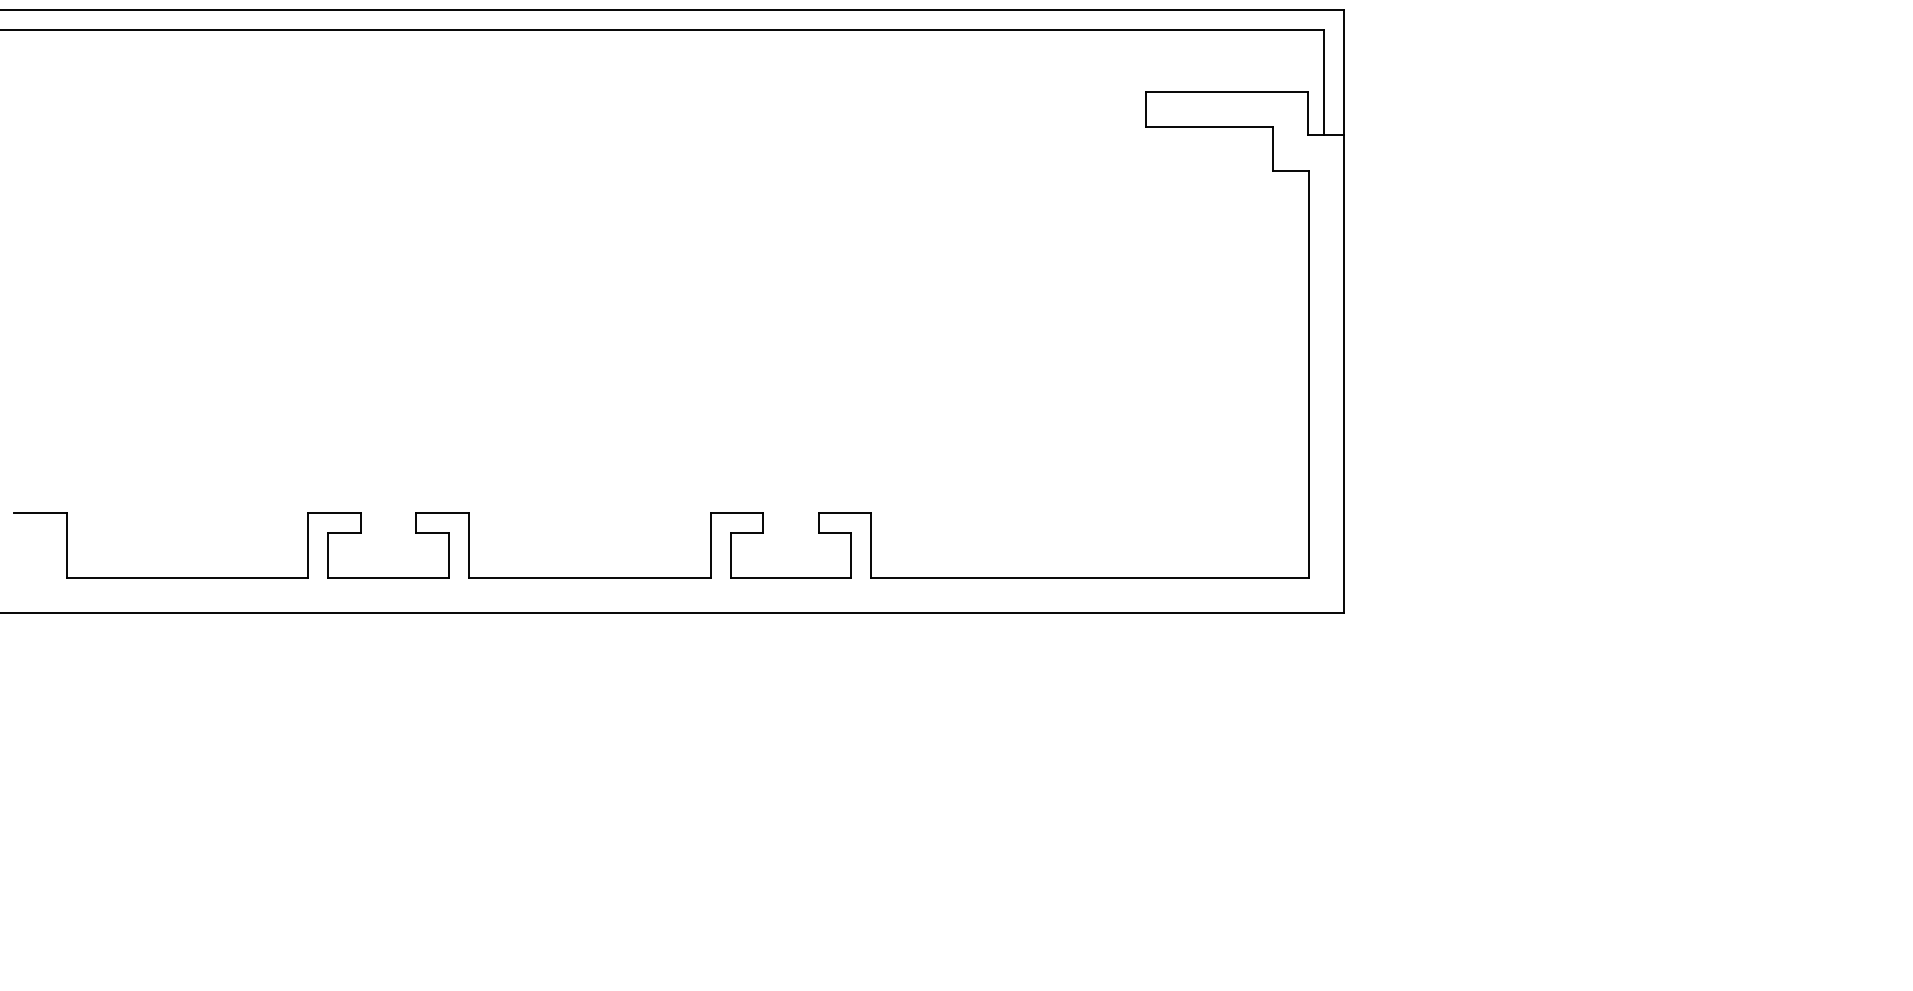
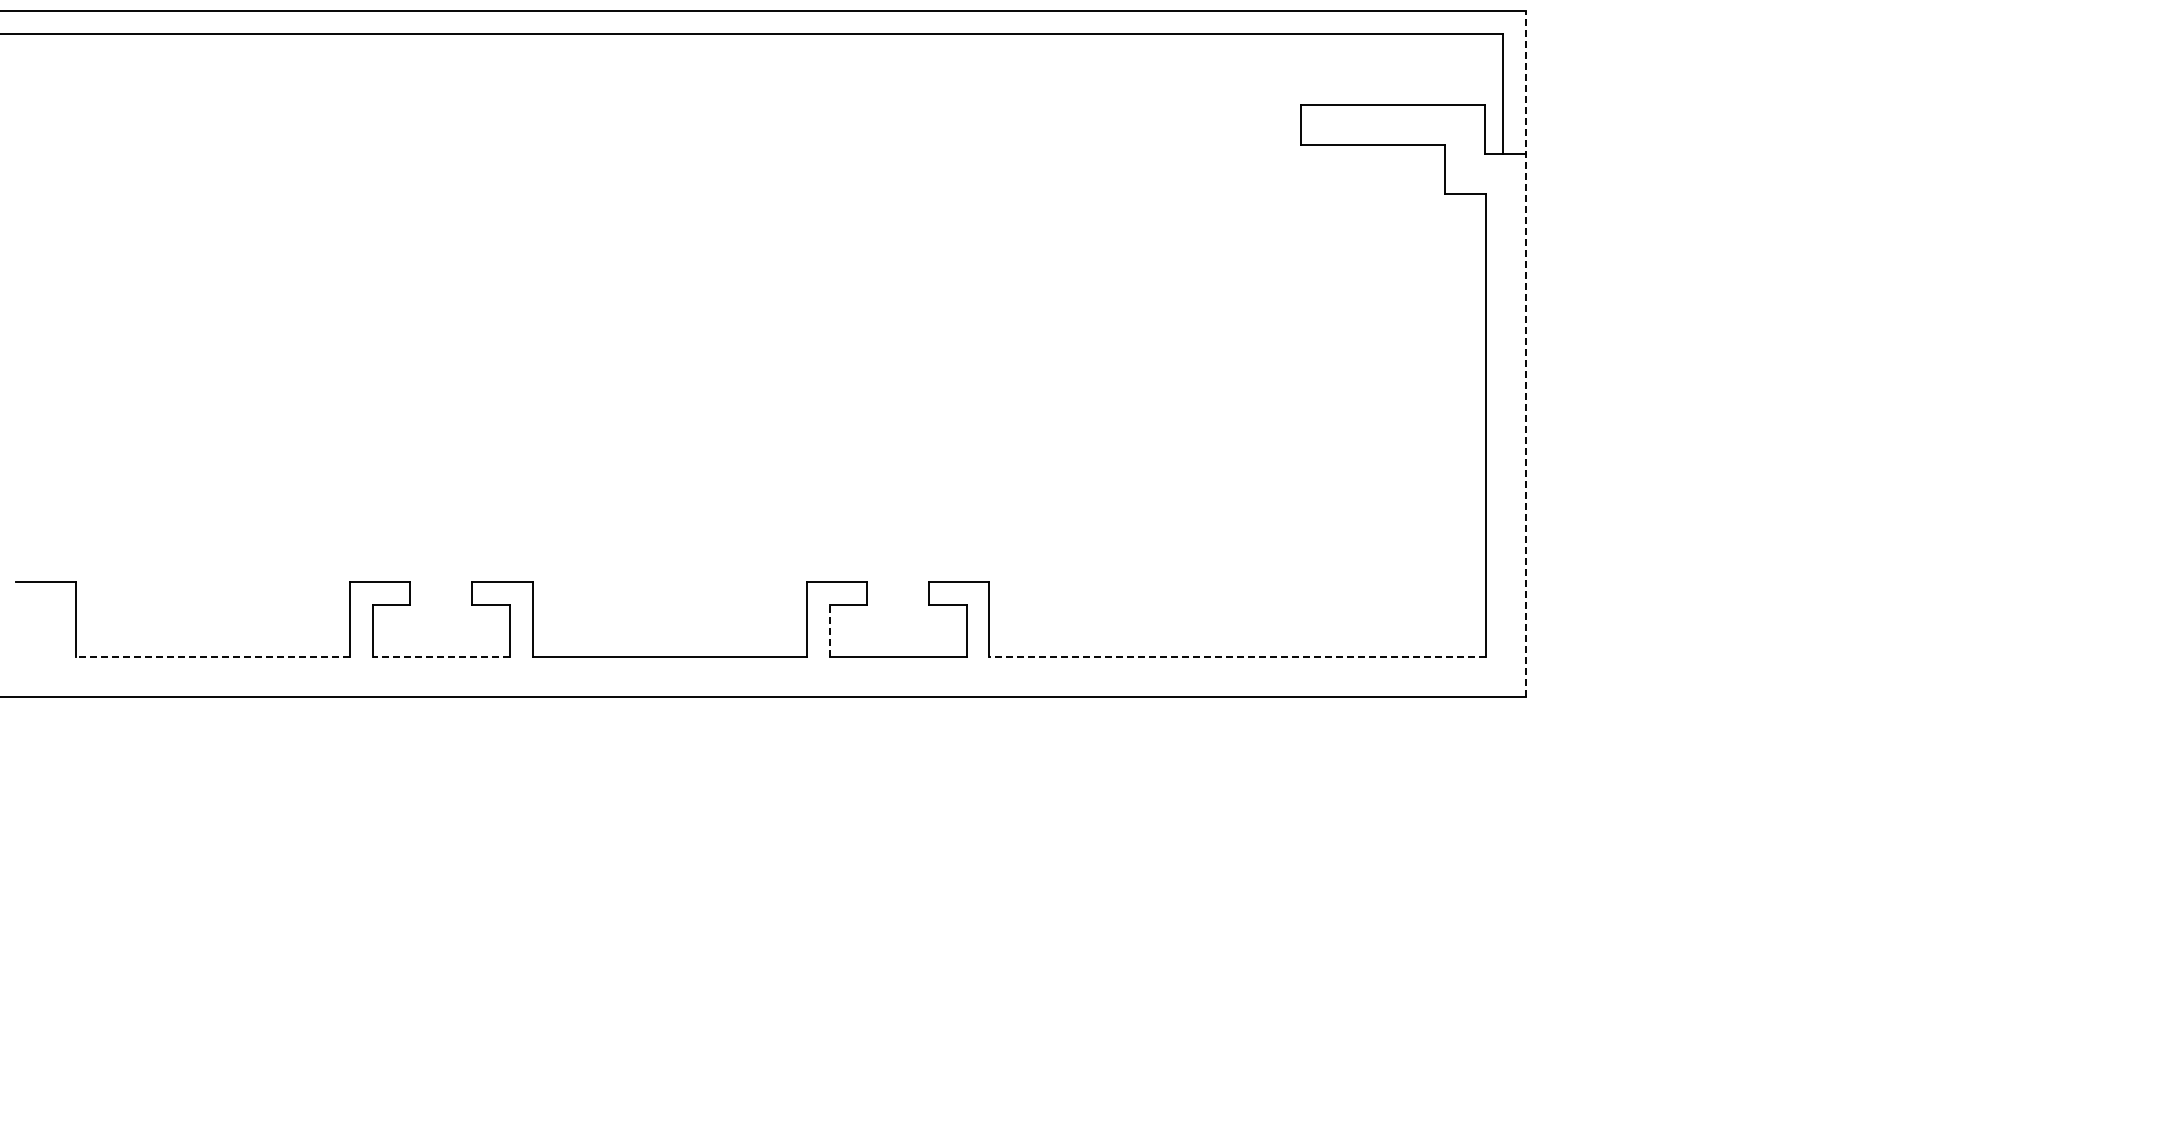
line: (1344, 311) -> (1526, 353), solid -> dashed
line: (730, 554) -> (829, 630), solid -> dashed
line: (187, 577) -> (212, 656), solid -> dashed
line: (389, 577) -> (441, 656), solid -> dashed
line: (1089, 577) -> (1237, 656), solid -> dashed

